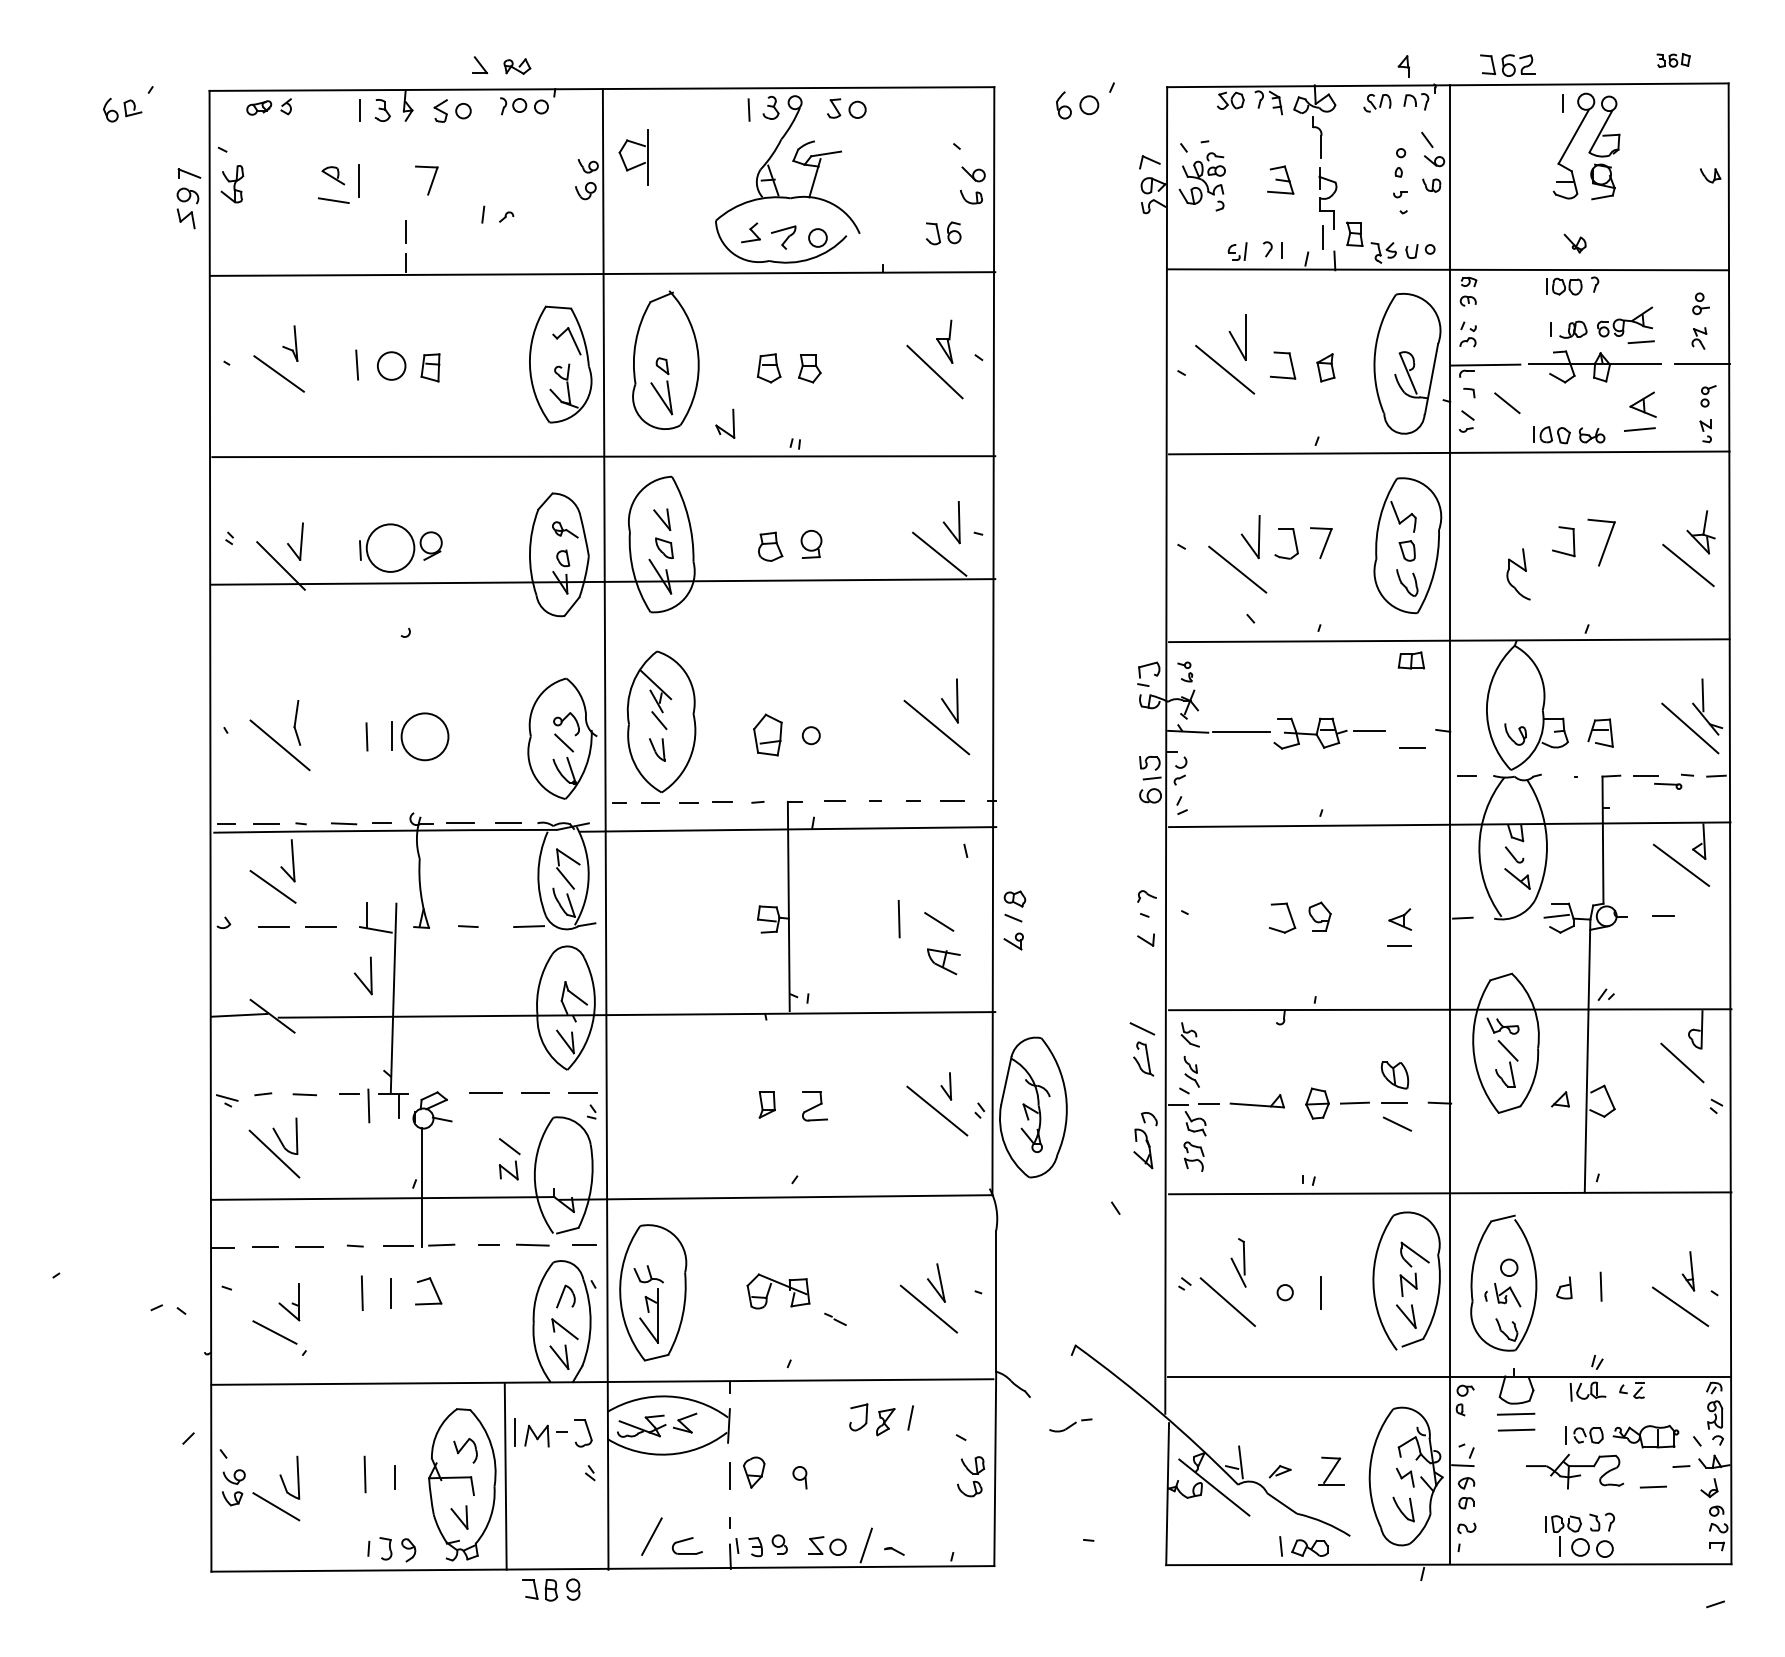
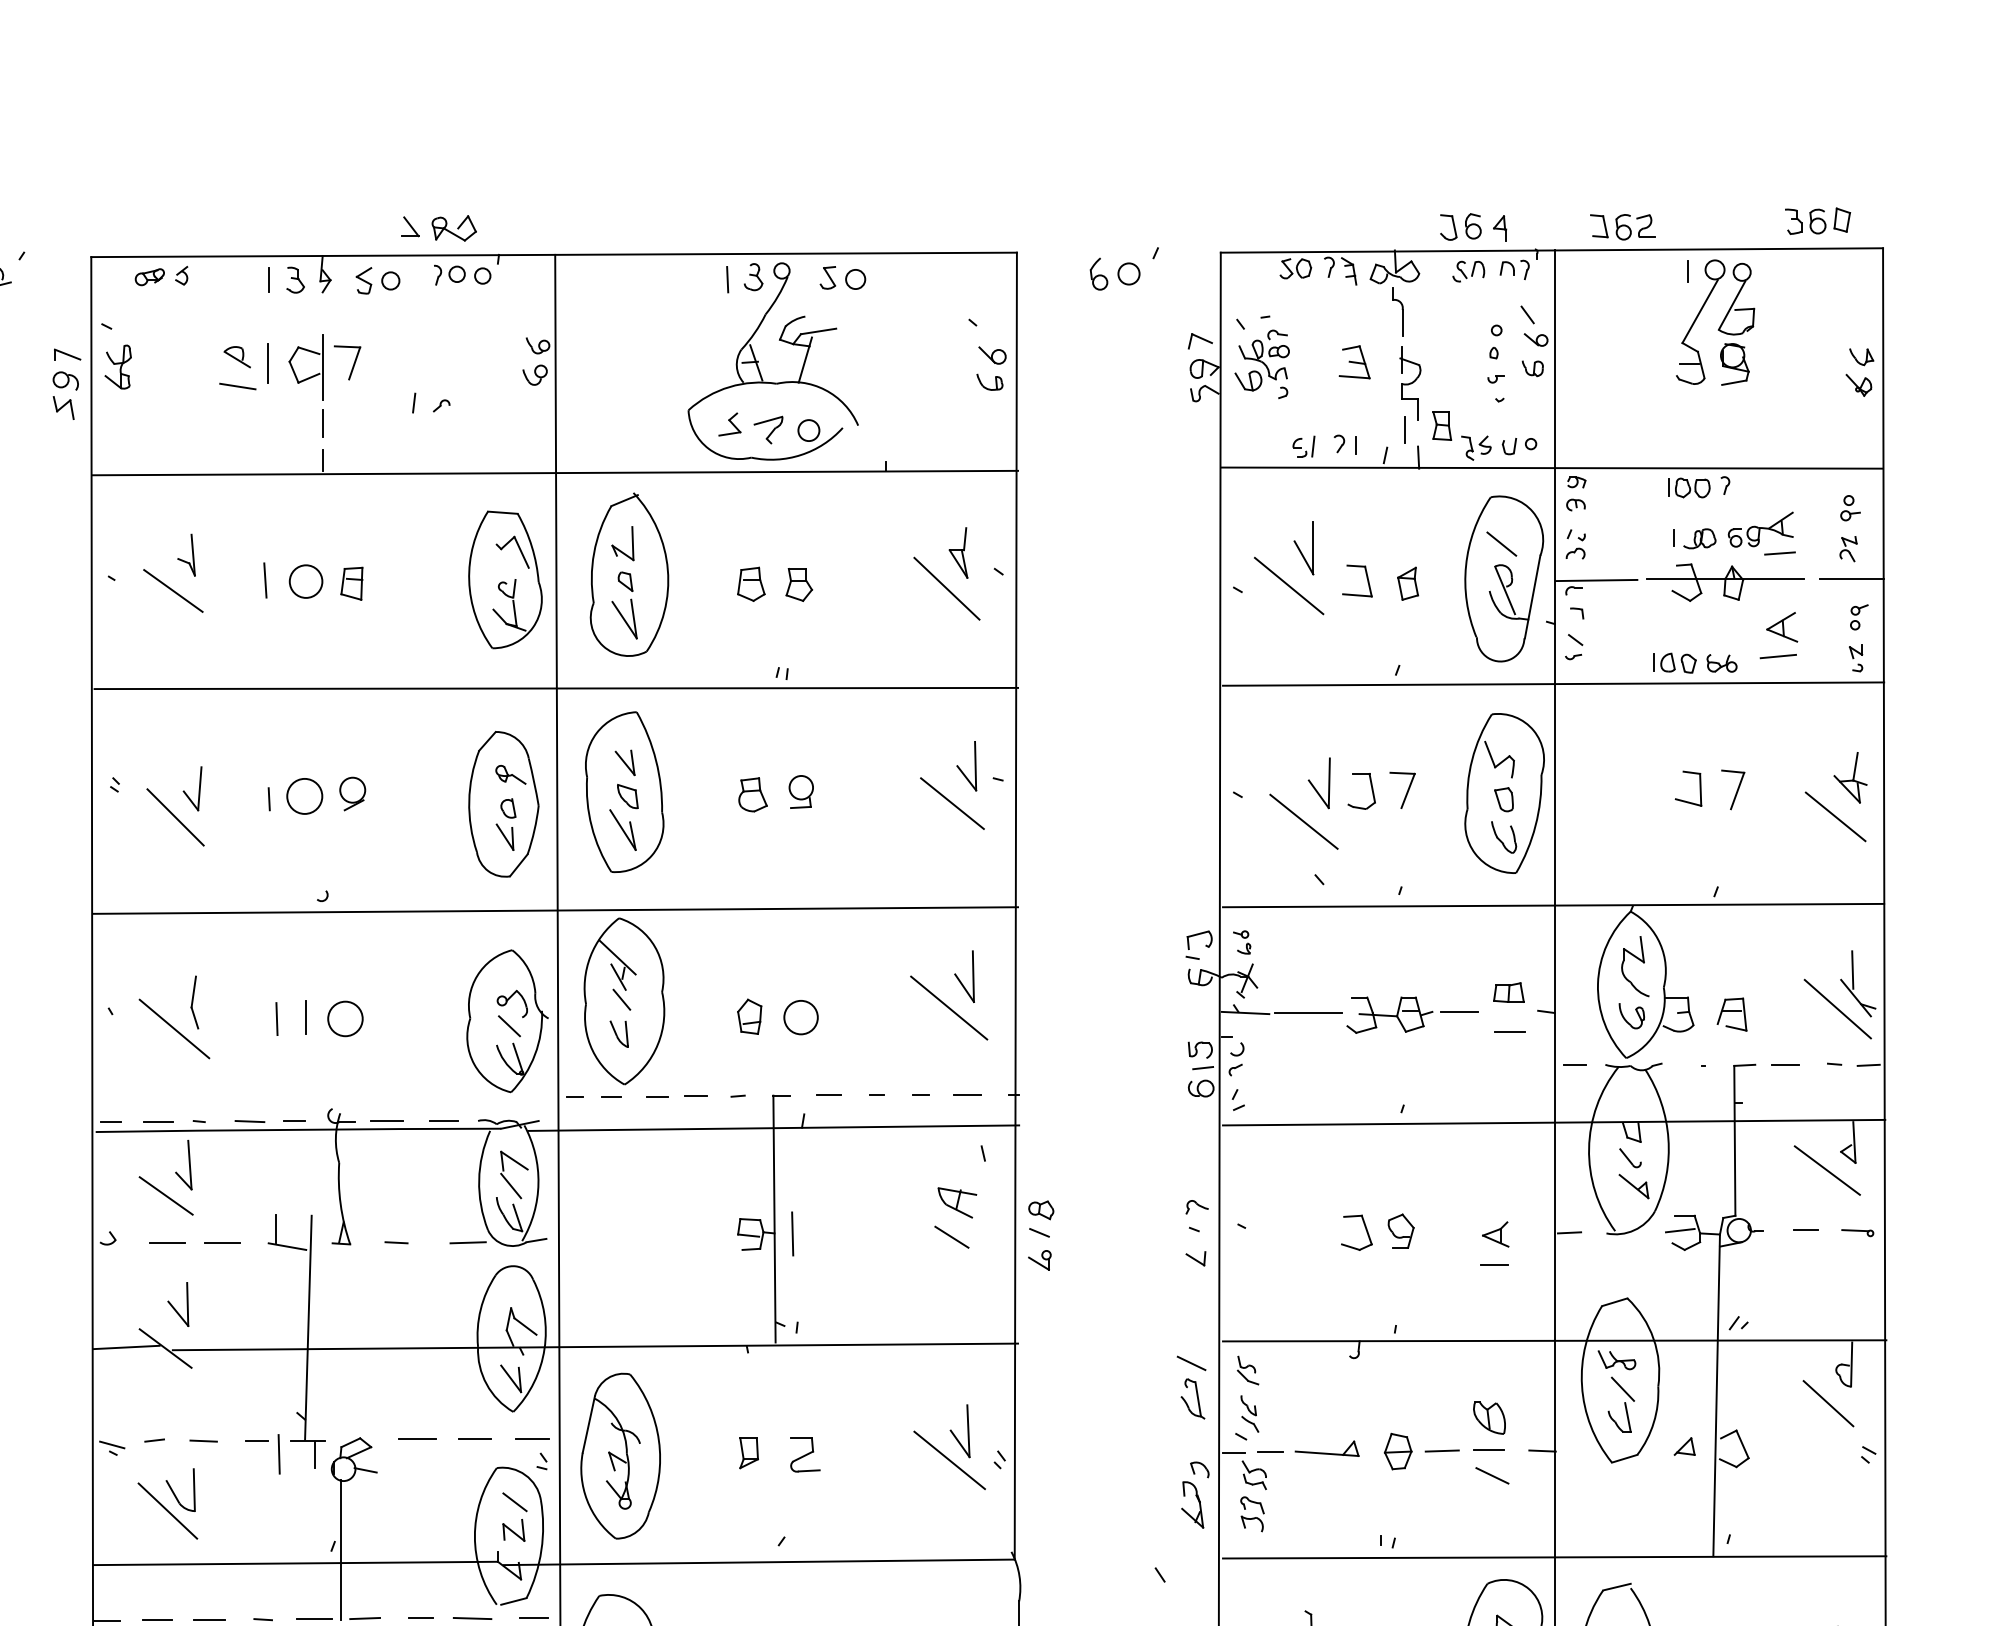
part: (1673, 60) -> (1818, 221), size x1.67
part: (517, 66) -> (454, 228), size x1.43
part: (635, 165) -> (308, 376), moved
part: (943, 233) -> (1460, 227), moved
part: (1574, 243) -> (1858, 385), moved
line: (1507, 403) -> (1501, 544), moved
part: (725, 423) -> (623, 543), moved
part: (1601, 542) -> (1733, 789), size x0.71
circle: (390, 548) -> (304, 796), size x0.62
part: (1520, 568) -> (1637, 959), moved
line: (603, 581) -> (555, 910), moved
part: (1410, 660) -> (1507, 992), moved
part: (767, 734) -> (749, 1016), size x0.71
circle: (811, 735) -> (801, 1017), size x1.67
circle: (424, 736) -> (344, 1018), size x0.62
part: (1668, 786) -> (1858, 1233), moved
line: (898, 919) -> (791, 1234), moved
part: (943, 961) -> (956, 1202), moved
part: (362, 975) -> (177, 1304), moved
part: (946, 1086) -> (960, 1431), size x1.67
part: (1033, 1107) -> (620, 1456), moved
part: (515, 1160) -> (521, 1518), moved

